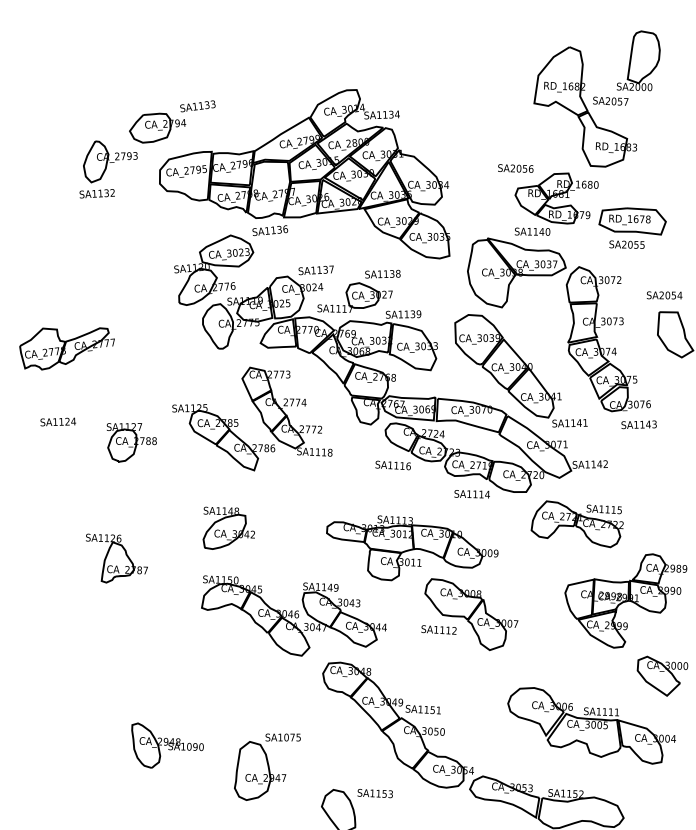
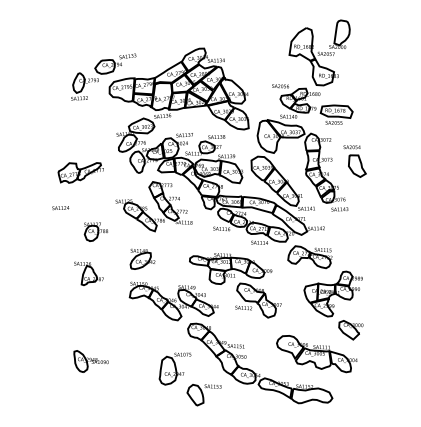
part: (65, 347) -> (80, 172), moved
part: (130, 441) -> (95, 231), moved
part: (165, 745) -> (90, 361), moved
part: (265, 766) -> (174, 368), moved

